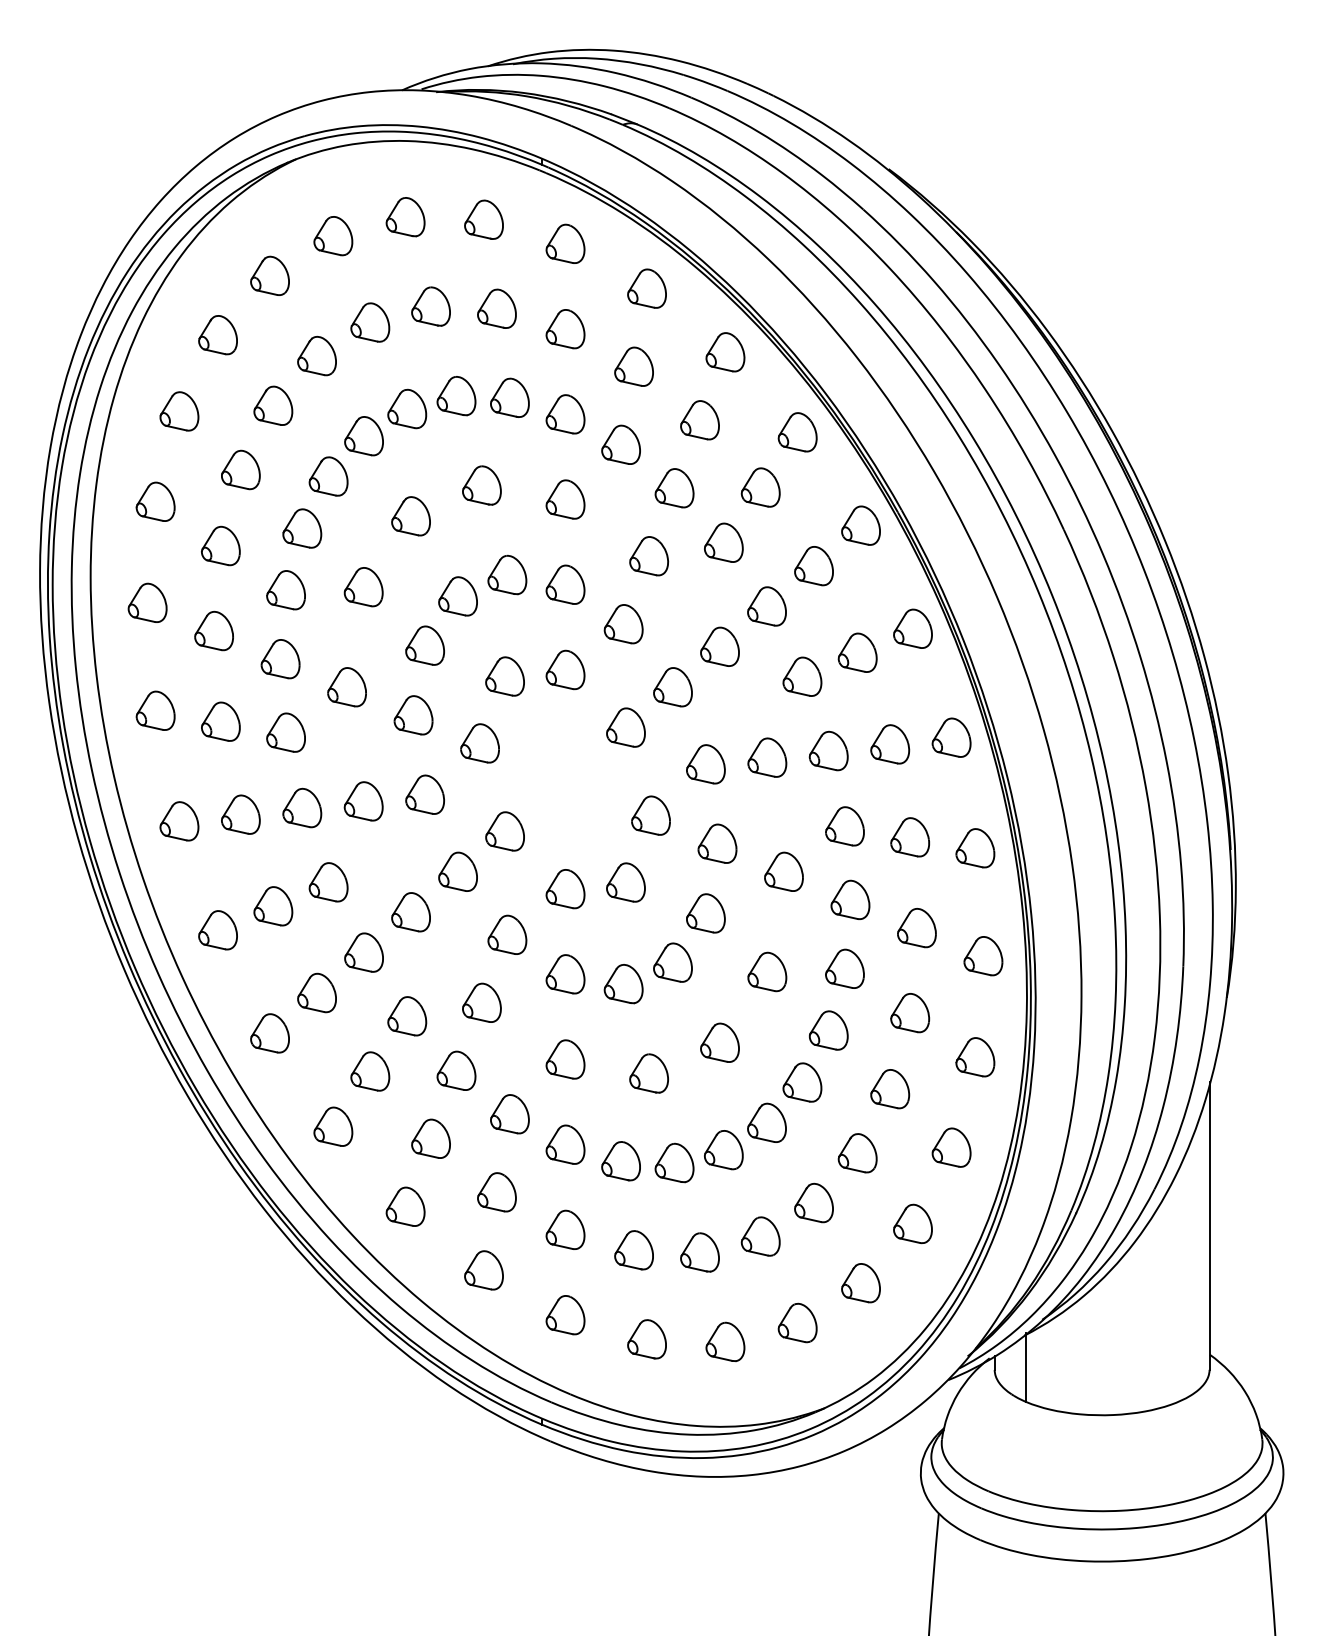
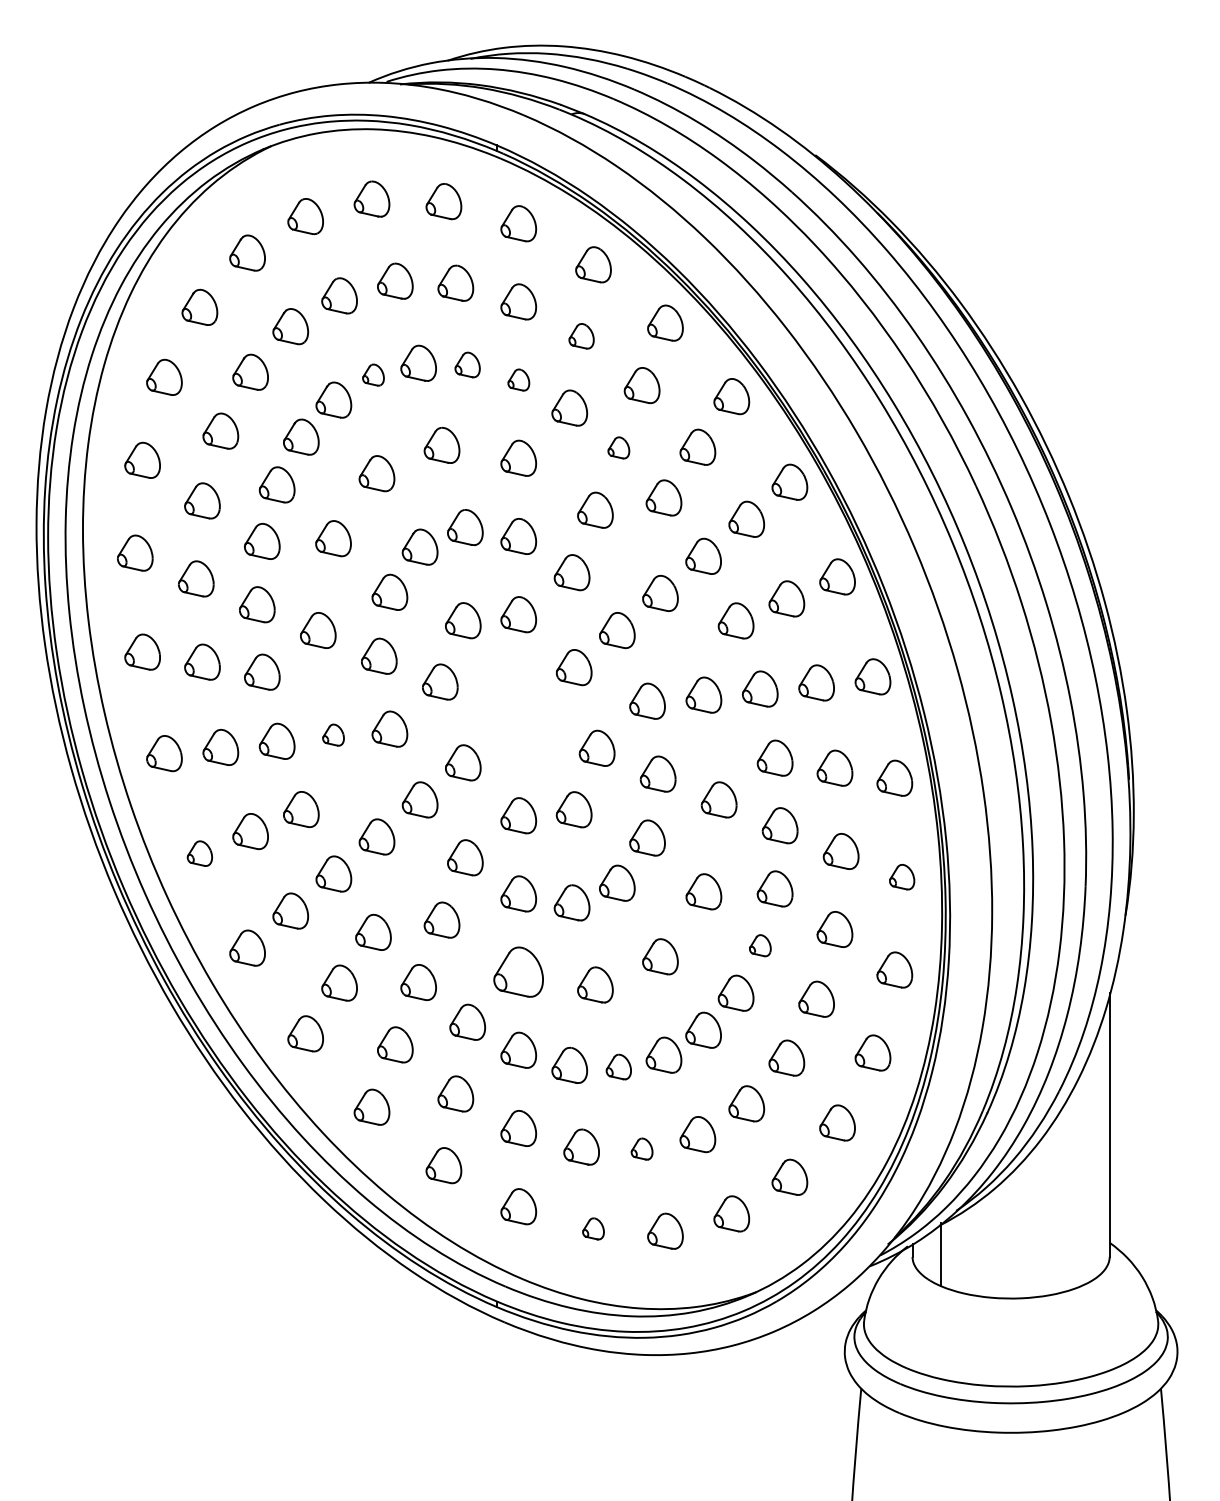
part: (633, 365) -> (581, 335), size x0.7
part: (509, 397) -> (467, 364), size x0.7
part: (407, 408) -> (373, 374), size x0.6
part: (565, 413) -> (518, 379), size x0.6
part: (674, 487) -> (618, 447), size x0.6
part: (363, 800) -> (333, 734), size x0.6
part: (217, 930) -> (199, 853), size x0.7
part: (982, 955) -> (901, 876), size x0.7
part: (829, 1030) -> (760, 945), size x0.6
part: (565, 1058) -> (518, 971), size x1.4
part: (674, 1162) -> (618, 1066), size x0.7
part: (699, 1251) -> (641, 1148), size x0.6
part: (647, 1338) -> (593, 1228), size x0.6

